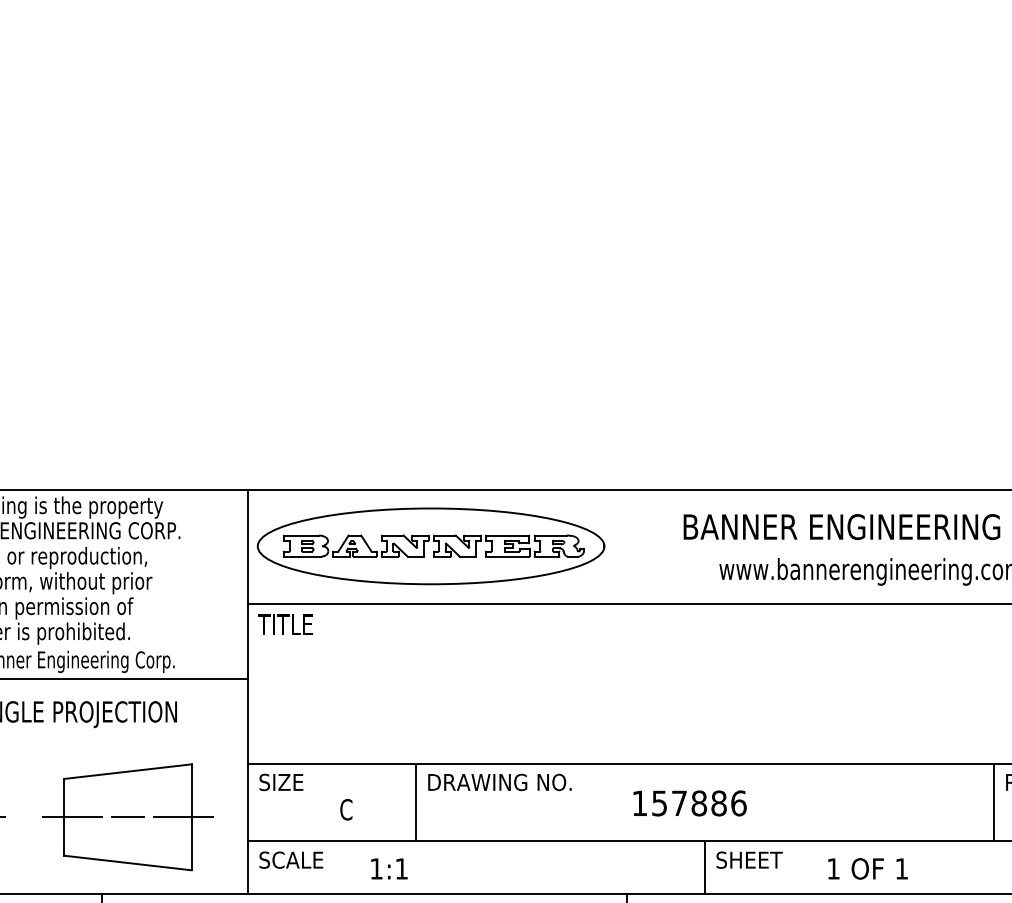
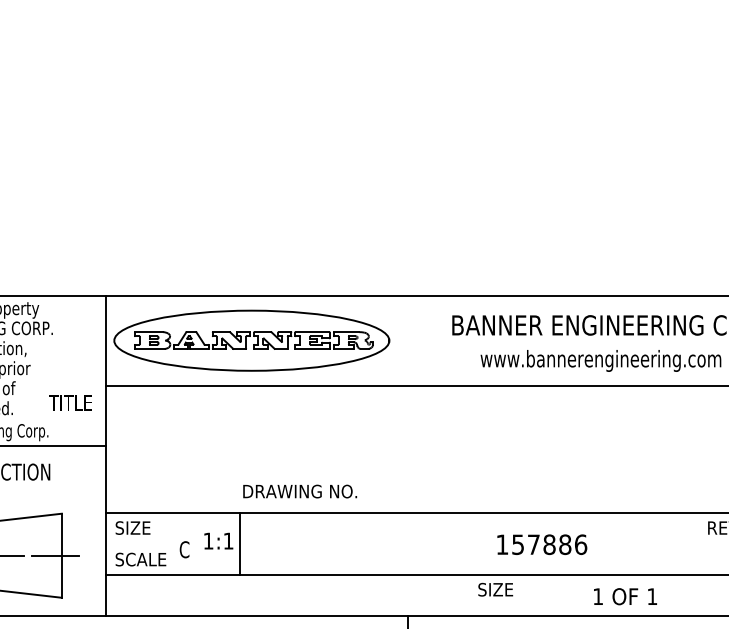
text: (285, 624) -> (70, 402), moved
text: (499, 782) -> (299, 491), moved
line: (993, 802) -> (698, 543), removed
text: (689, 803) -> (541, 544), moved
text: (291, 859) -> (141, 559), moved
text: (757, 859) -> (510, 589), SHEET -> SIZE
line: (704, 867) -> (468, 595), removed
text: (389, 868) -> (218, 540), moved
text: (867, 868) -> (625, 596), moved

